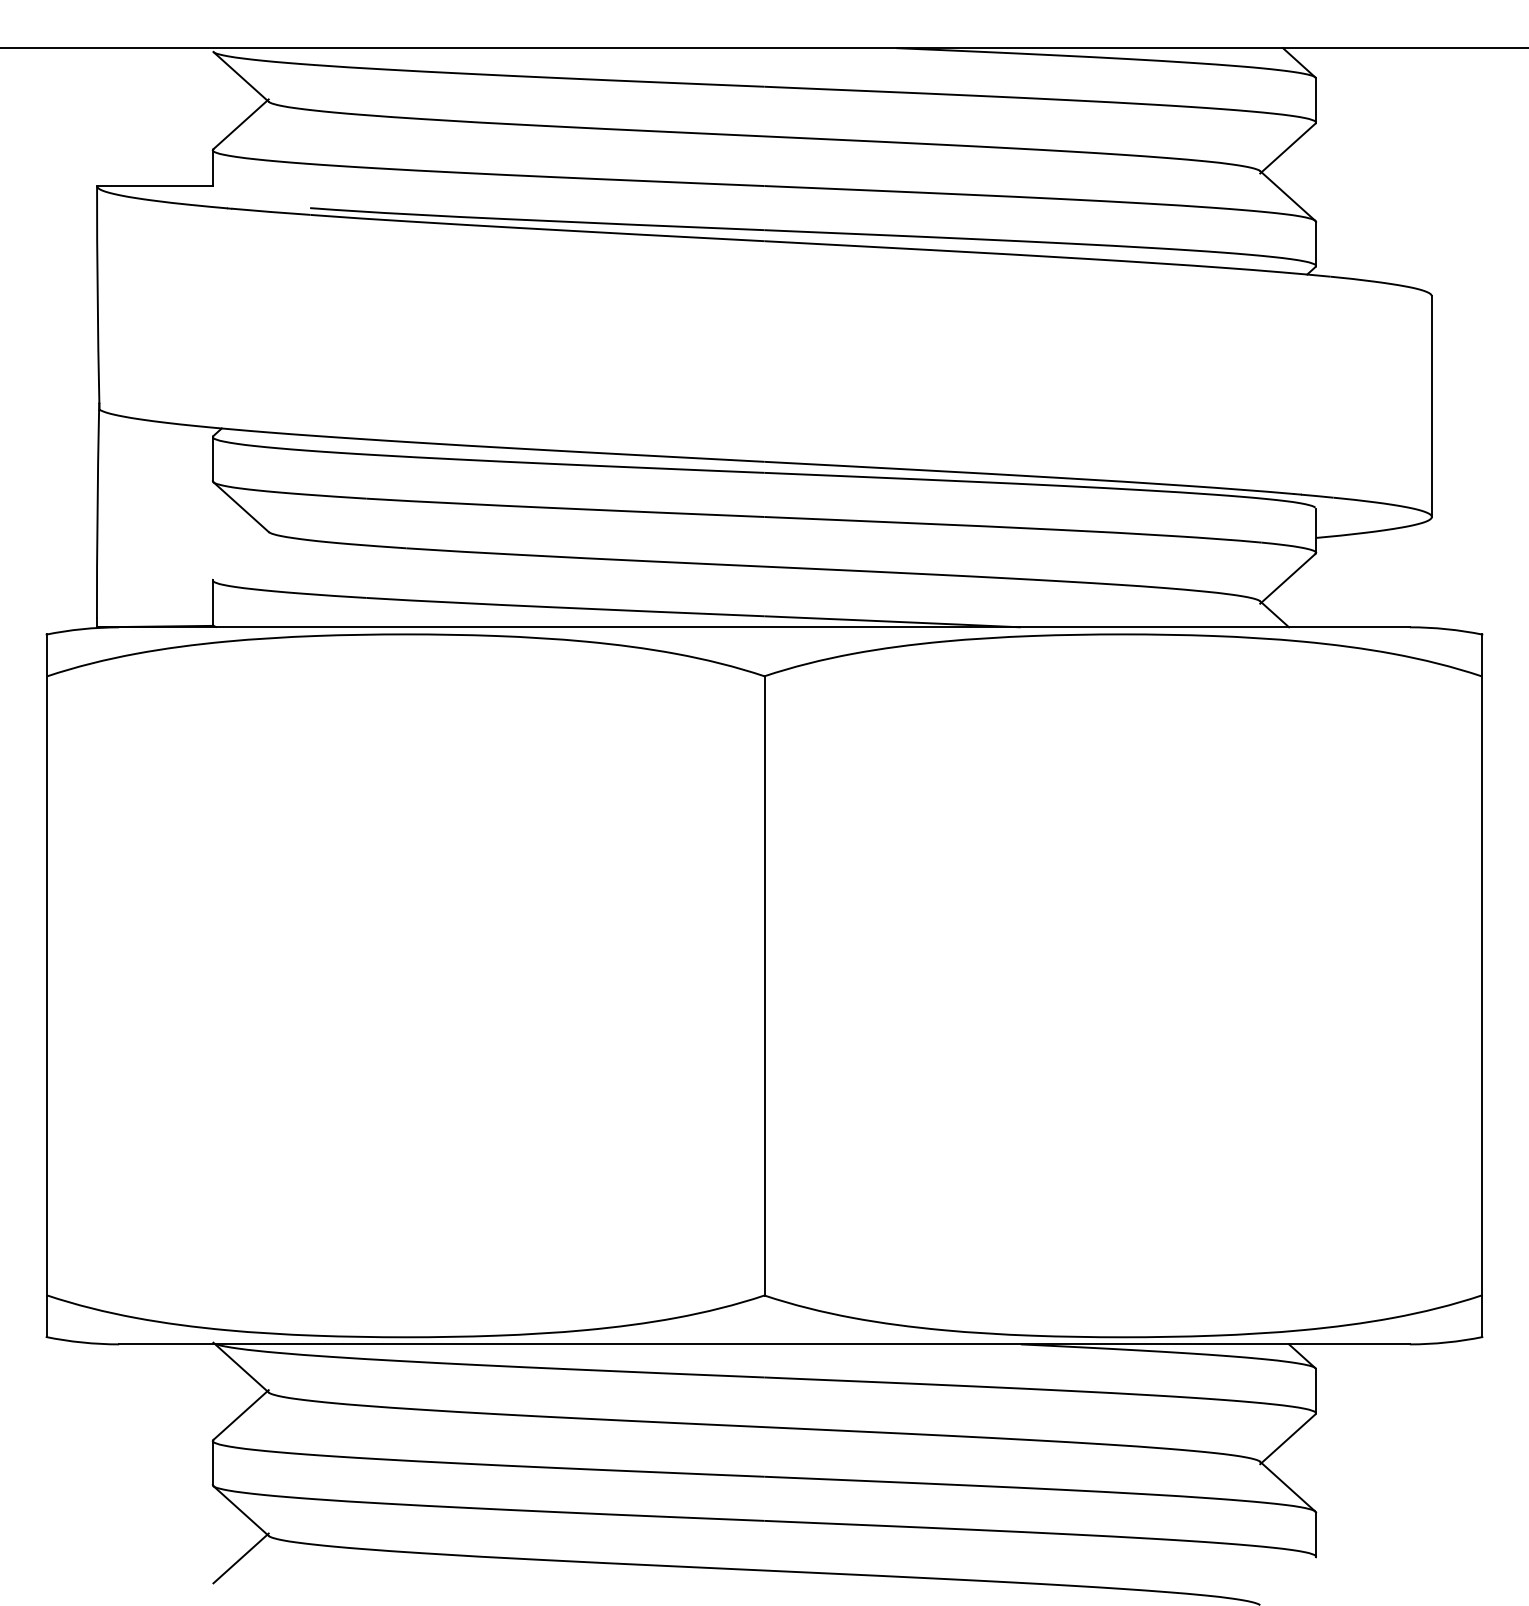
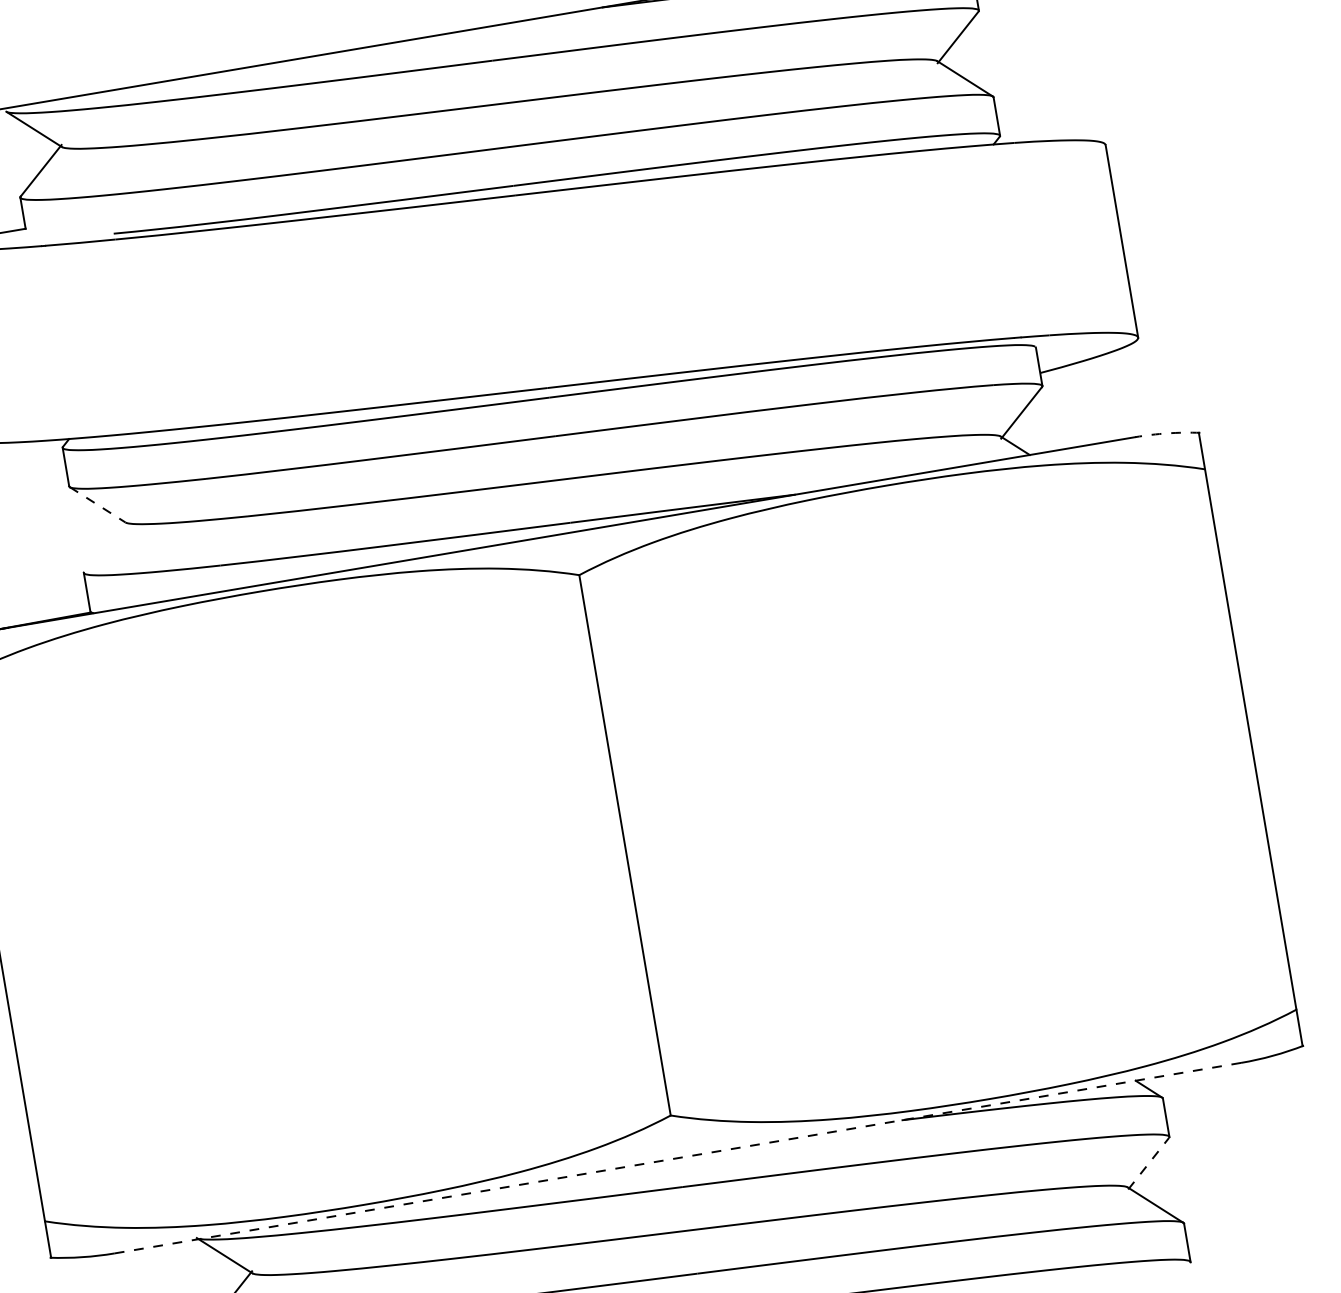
line: (241, 507) -> (98, 505), solid -> dashed
arc: (1446, 629) -> (1167, 433), solid -> dashed
line: (764, 1344) -> (677, 1158), solid -> dashed
line: (1288, 1438) -> (1149, 1162), solid -> dashed

